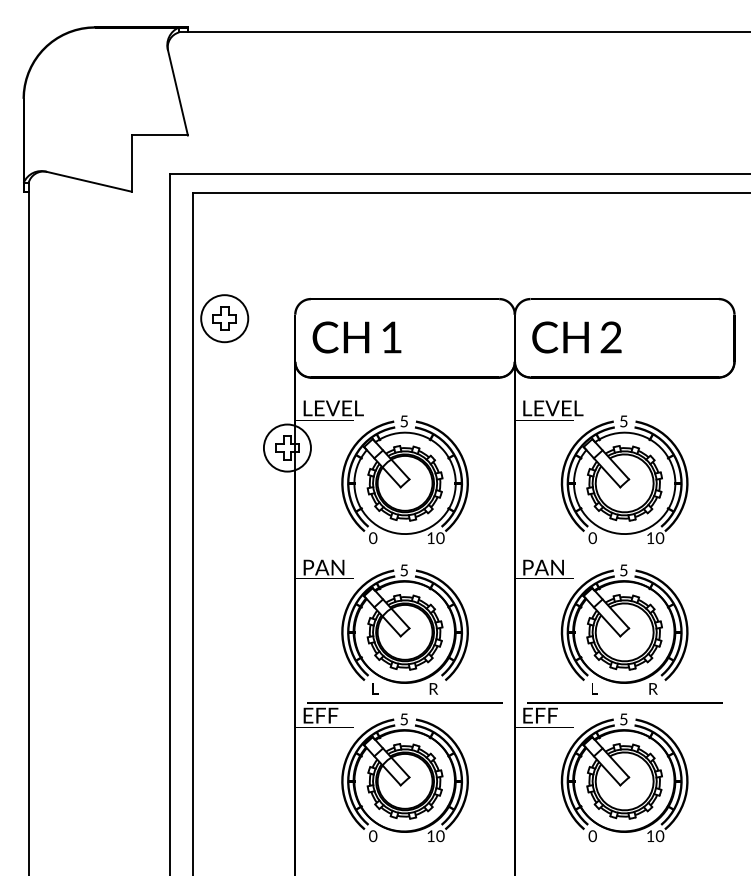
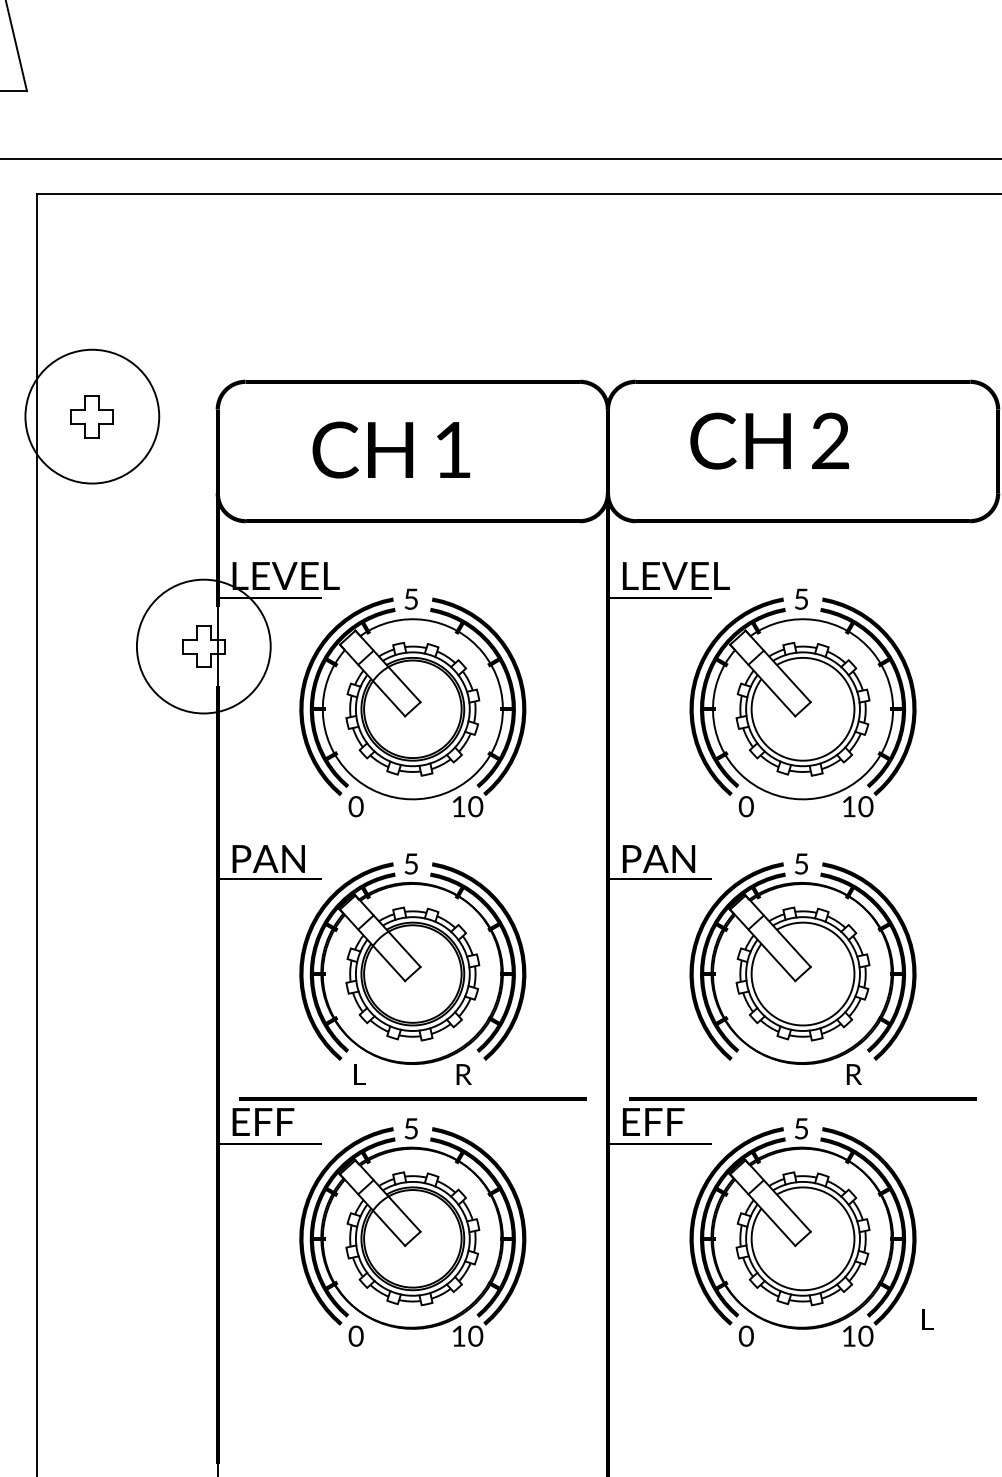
circle: (224, 318) -> (91, 416), size x1.6
text: (356, 337) -> (390, 450), moved
text: (576, 337) -> (768, 441), moved
circle: (286, 447) -> (202, 645), size x1.6
text: (594, 688) -> (927, 1318), moved

